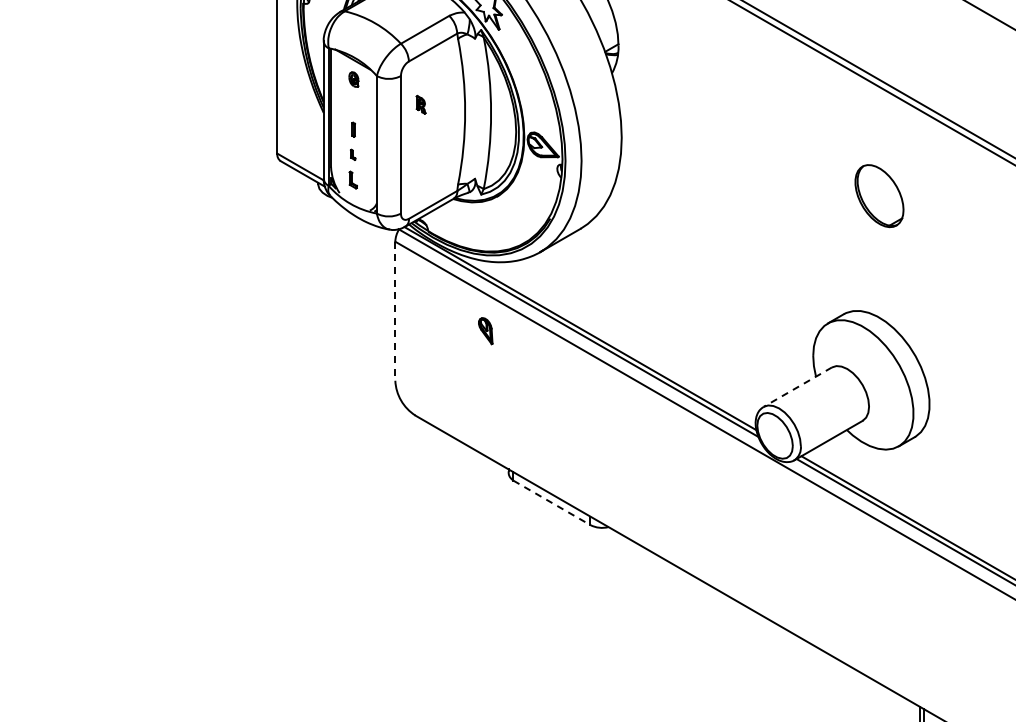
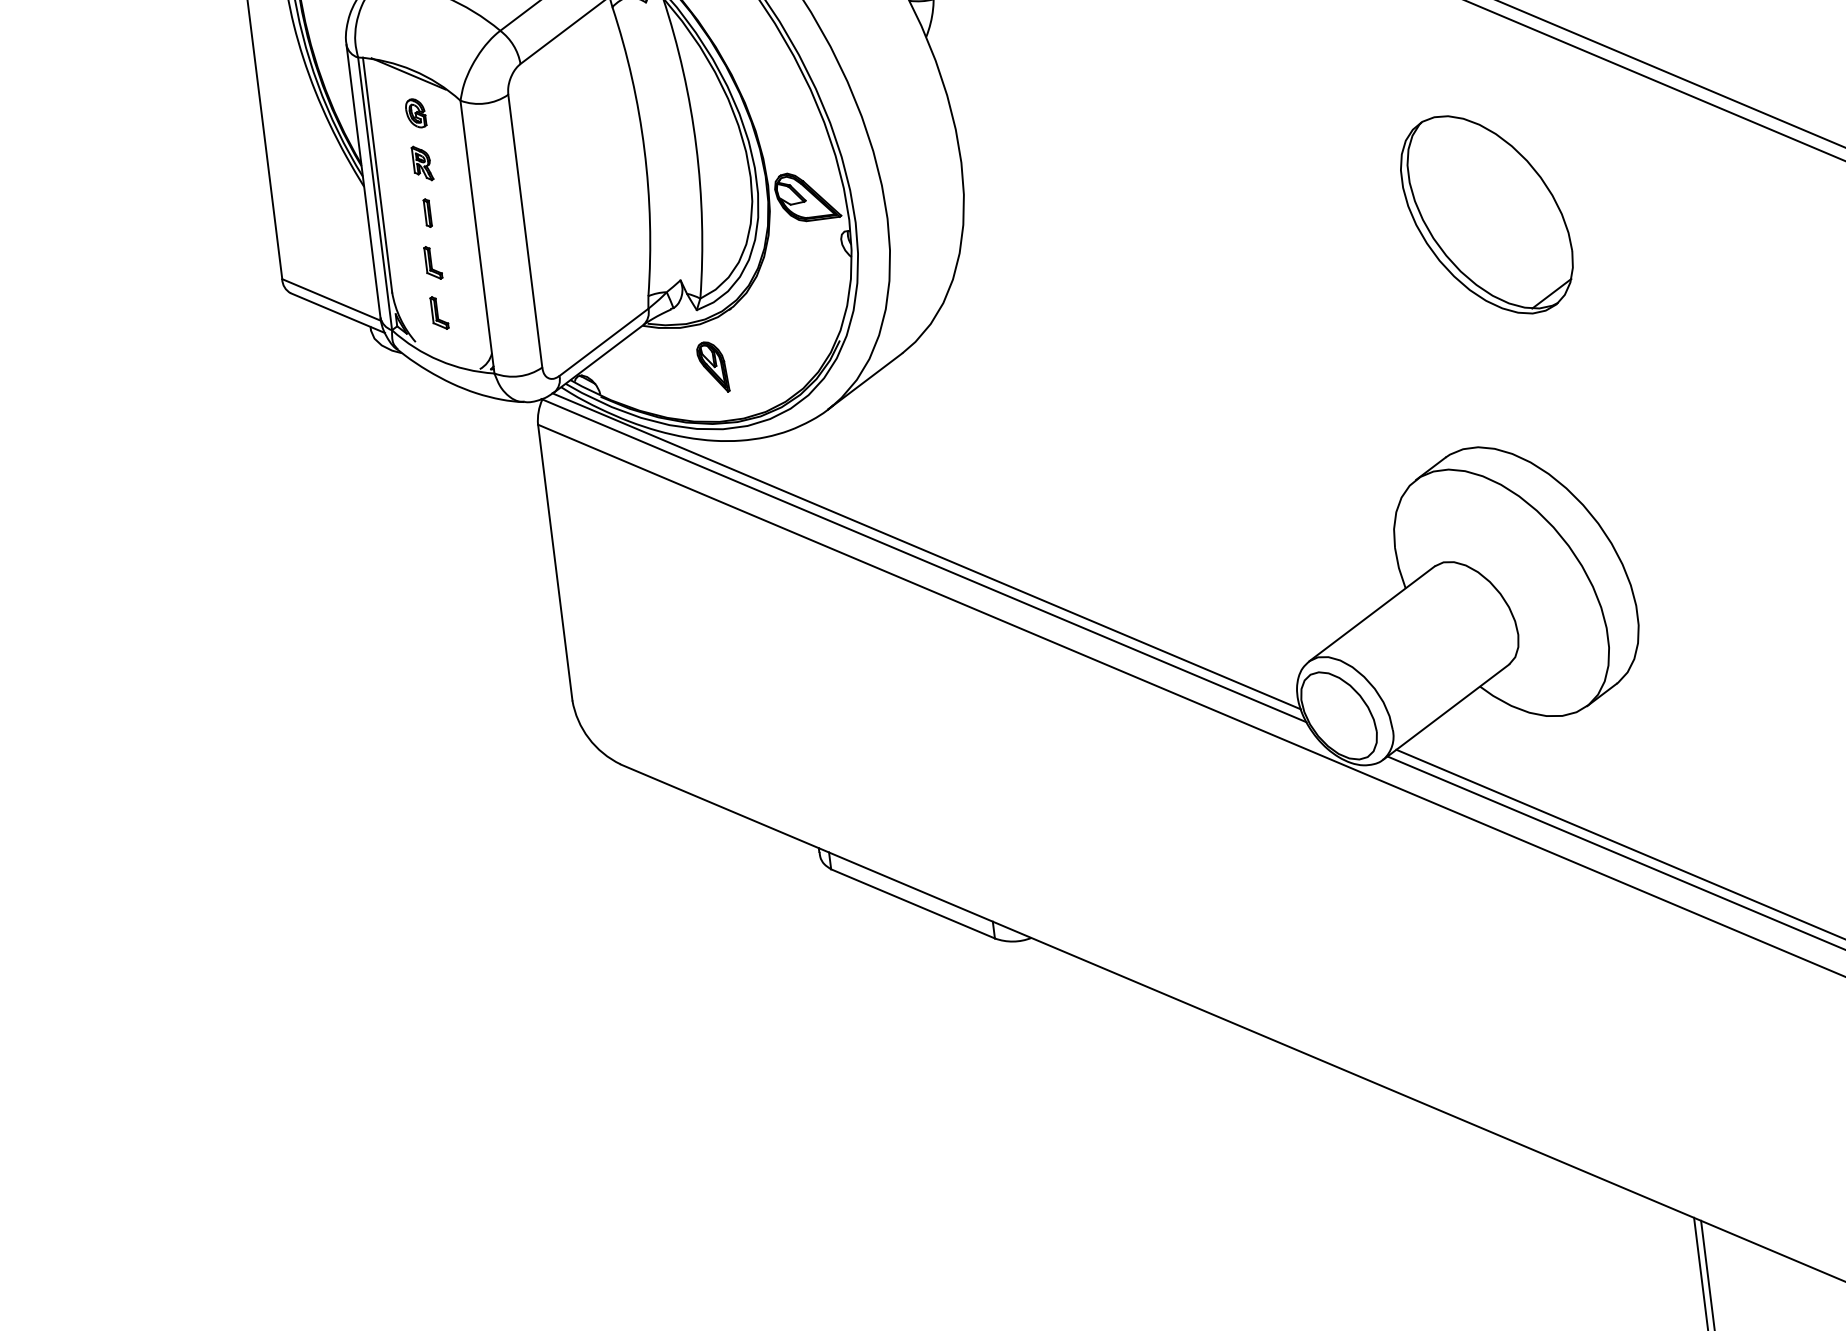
part: (420, 104) -> (421, 162), moved
part: (352, 154) -> (431, 262), size x1.67
part: (879, 195) -> (1486, 213), size x1.67
line: (395, 311) -> (555, 563), dashed -> solid
part: (485, 331) -> (712, 368), moved
line: (797, 387) -> (1371, 614), dashed -> solid
line: (552, 503) -> (914, 905), dashed -> solid

